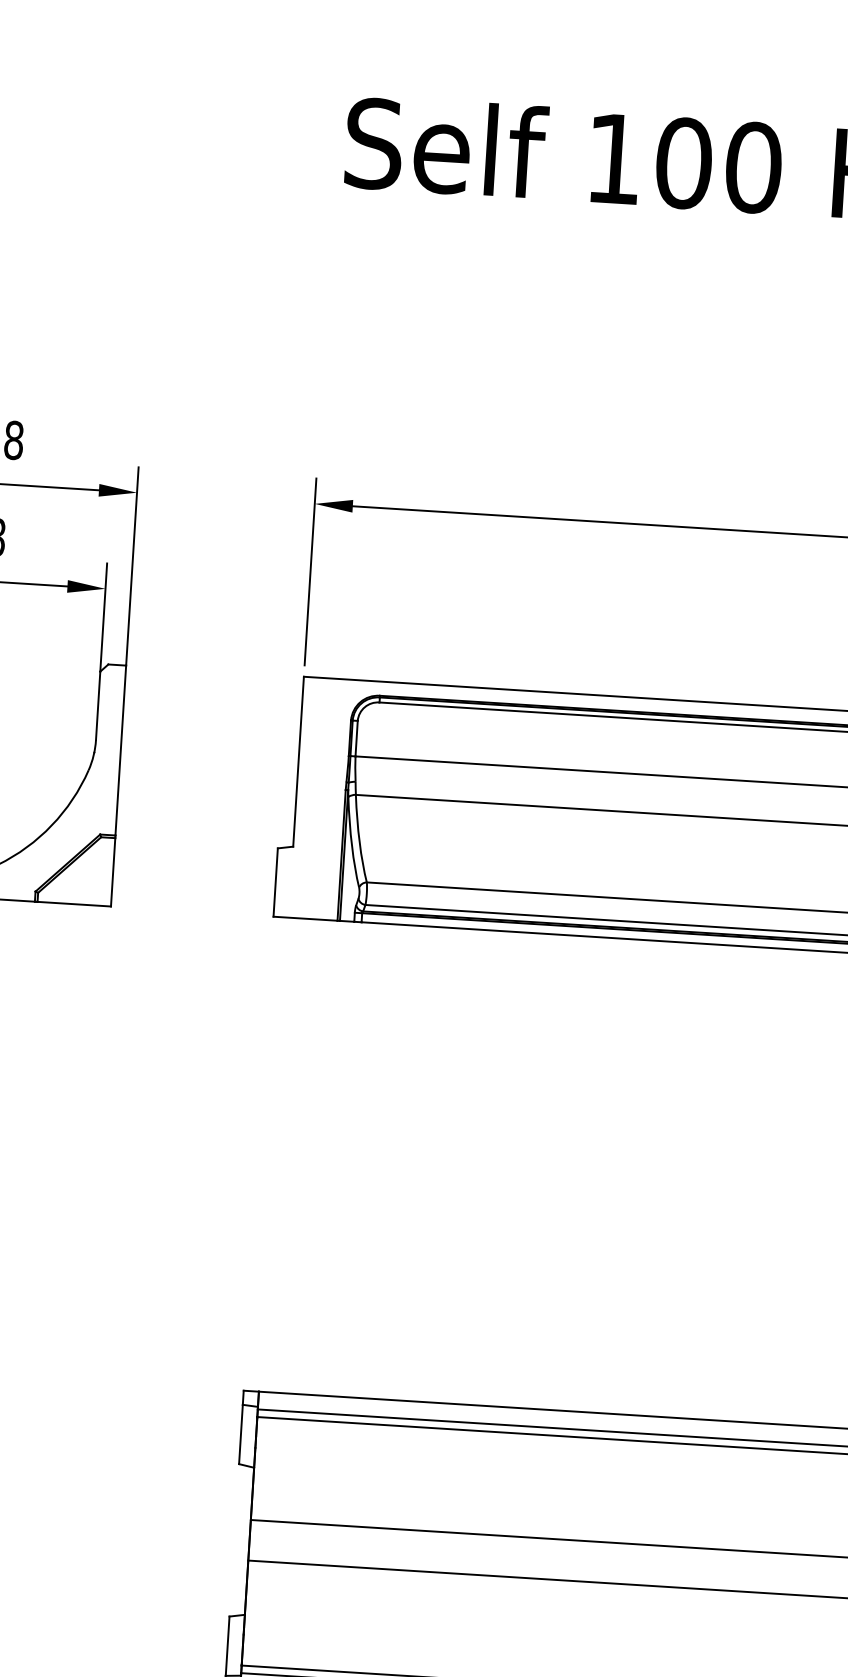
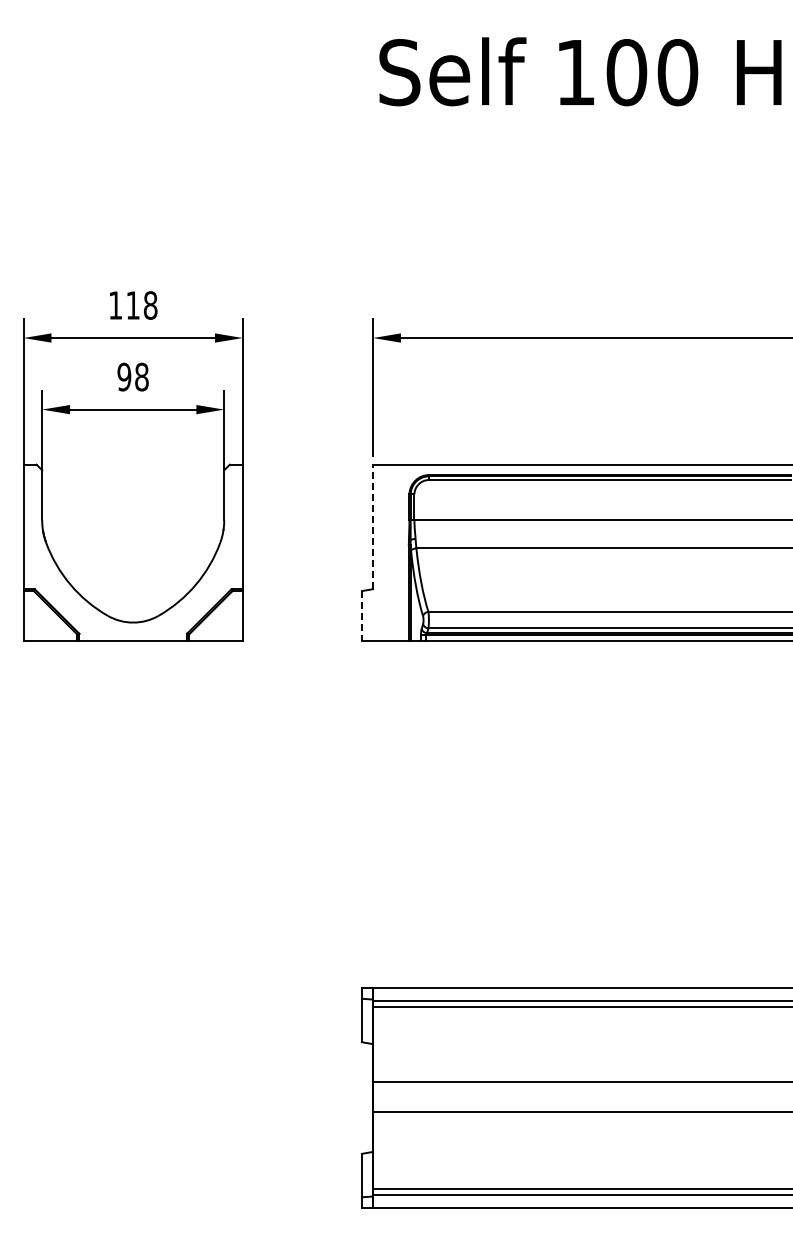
line: (299, 761) -> (373, 526), solid -> dashed
line: (275, 883) -> (361, 616), solid -> dashed

